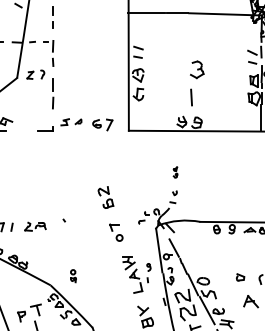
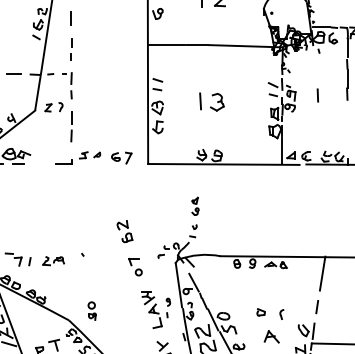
line: (191, 97) -> (200, 101), moved
part: (175, 171) -> (195, 205), size x1.67
part: (72, 275) -> (91, 310), size x1.43

